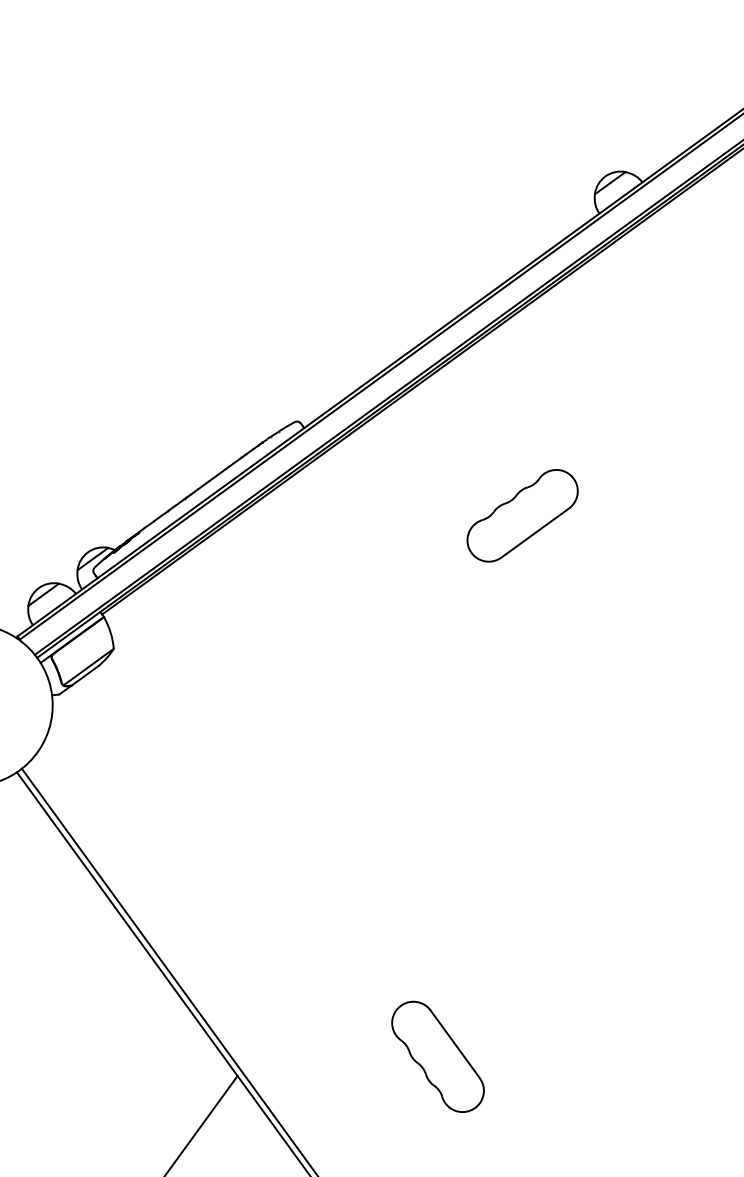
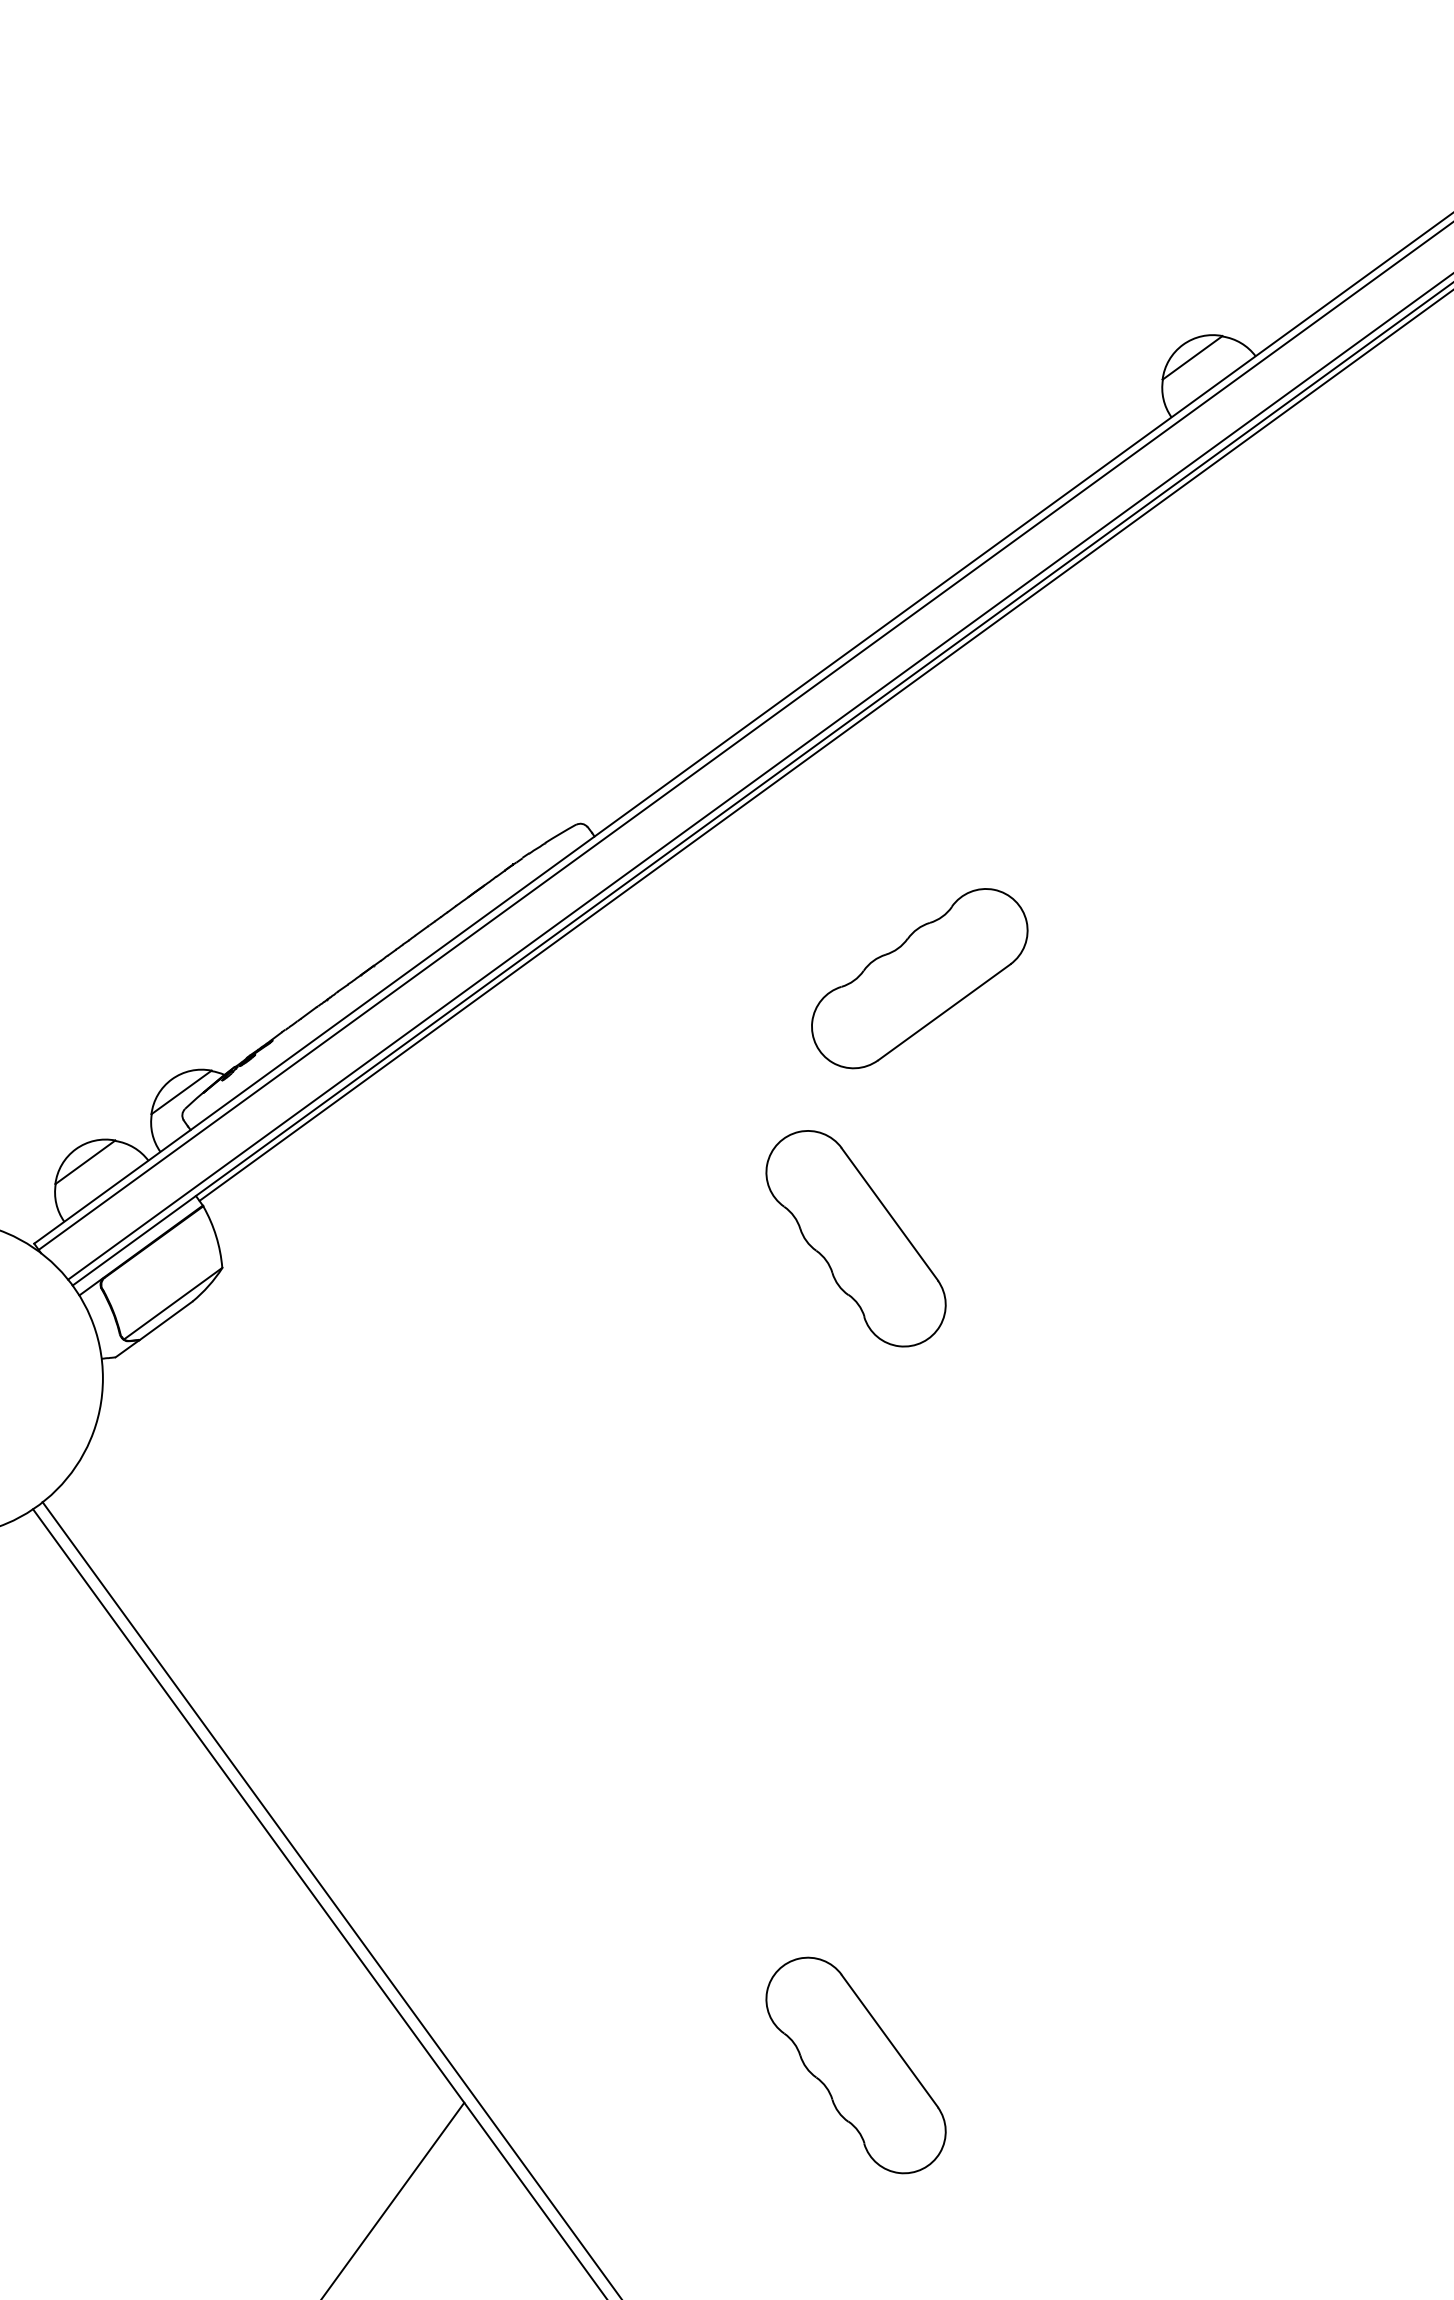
part: (522, 515) -> (919, 978), moved
part: (437, 633) -> (855, 1237), added

